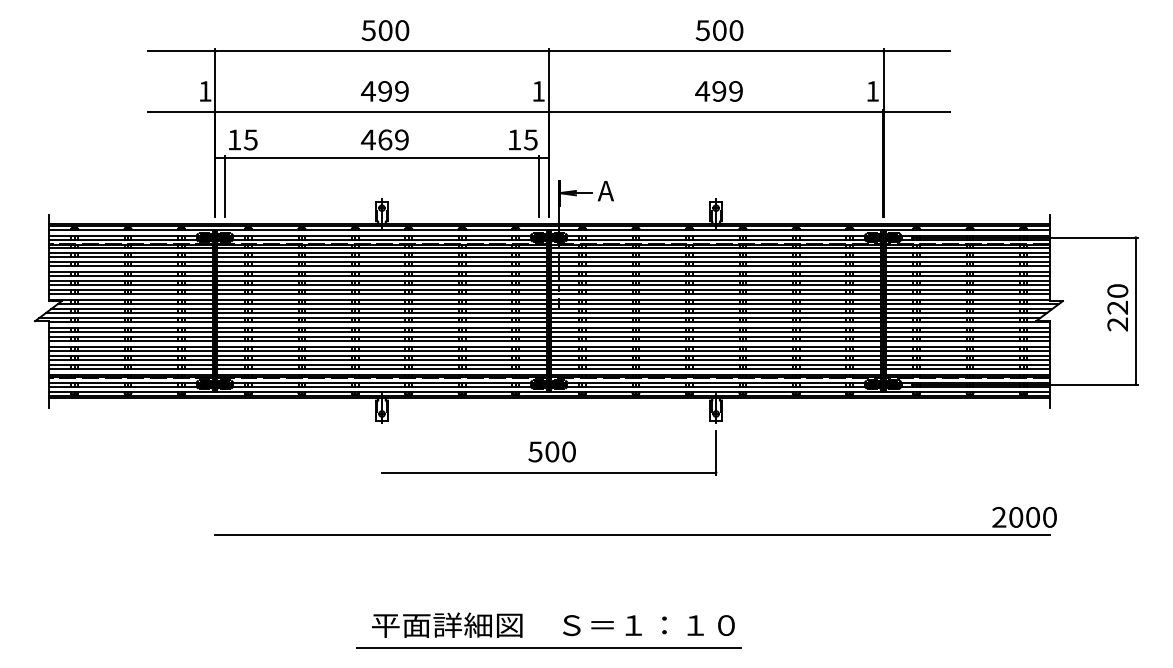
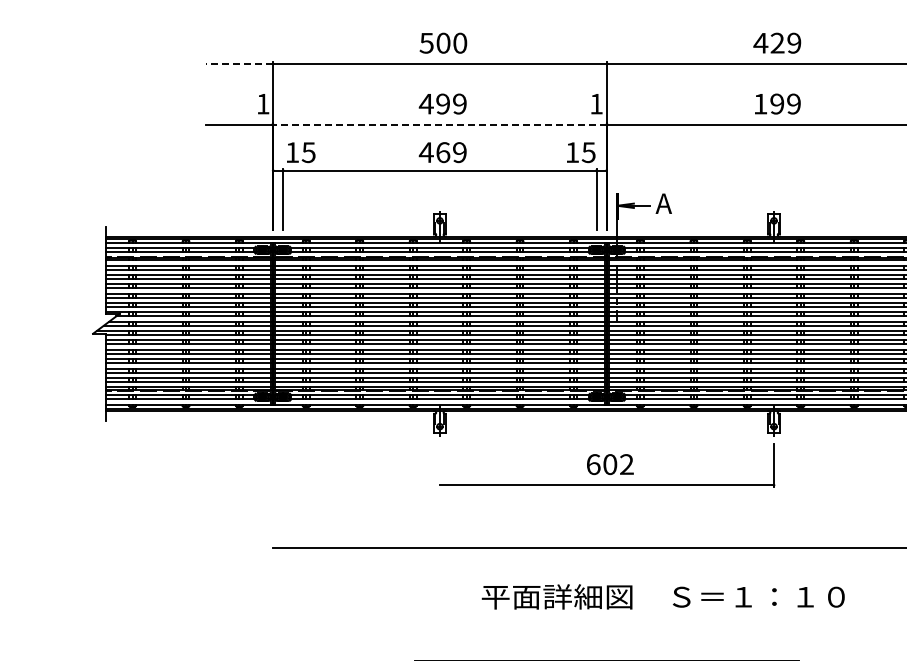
text: (719, 30) -> (777, 43), 500 -> 429
line: (181, 51) -> (239, 64), solid -> dashed
text: (702, 91) -> (760, 104), 499 -> 199
line: (382, 112) -> (440, 125), solid -> dashed
text: (551, 451) -> (609, 464), 500 -> 602
text: (553, 624) -> (663, 596), moved

